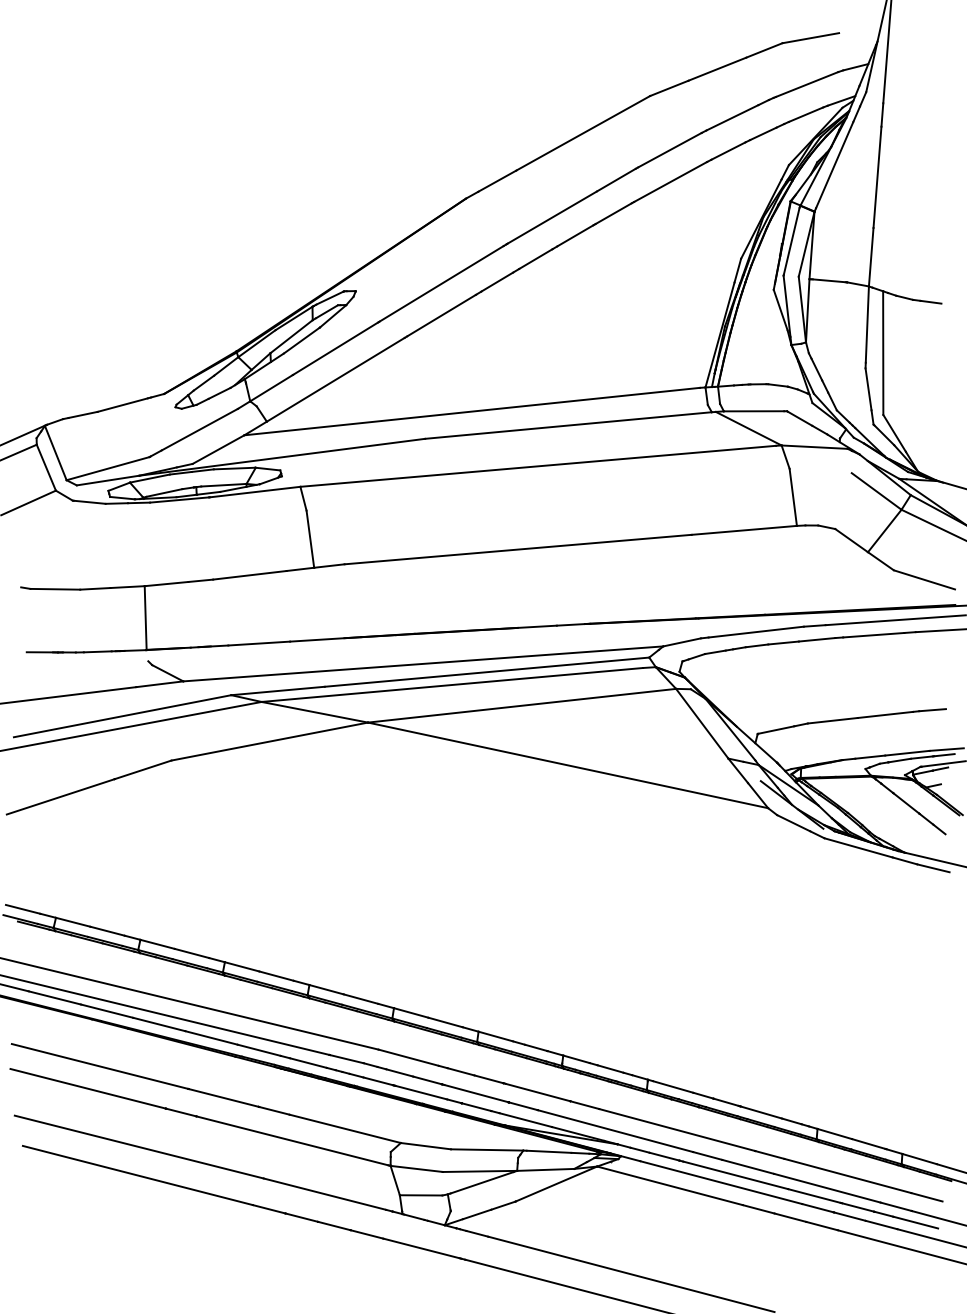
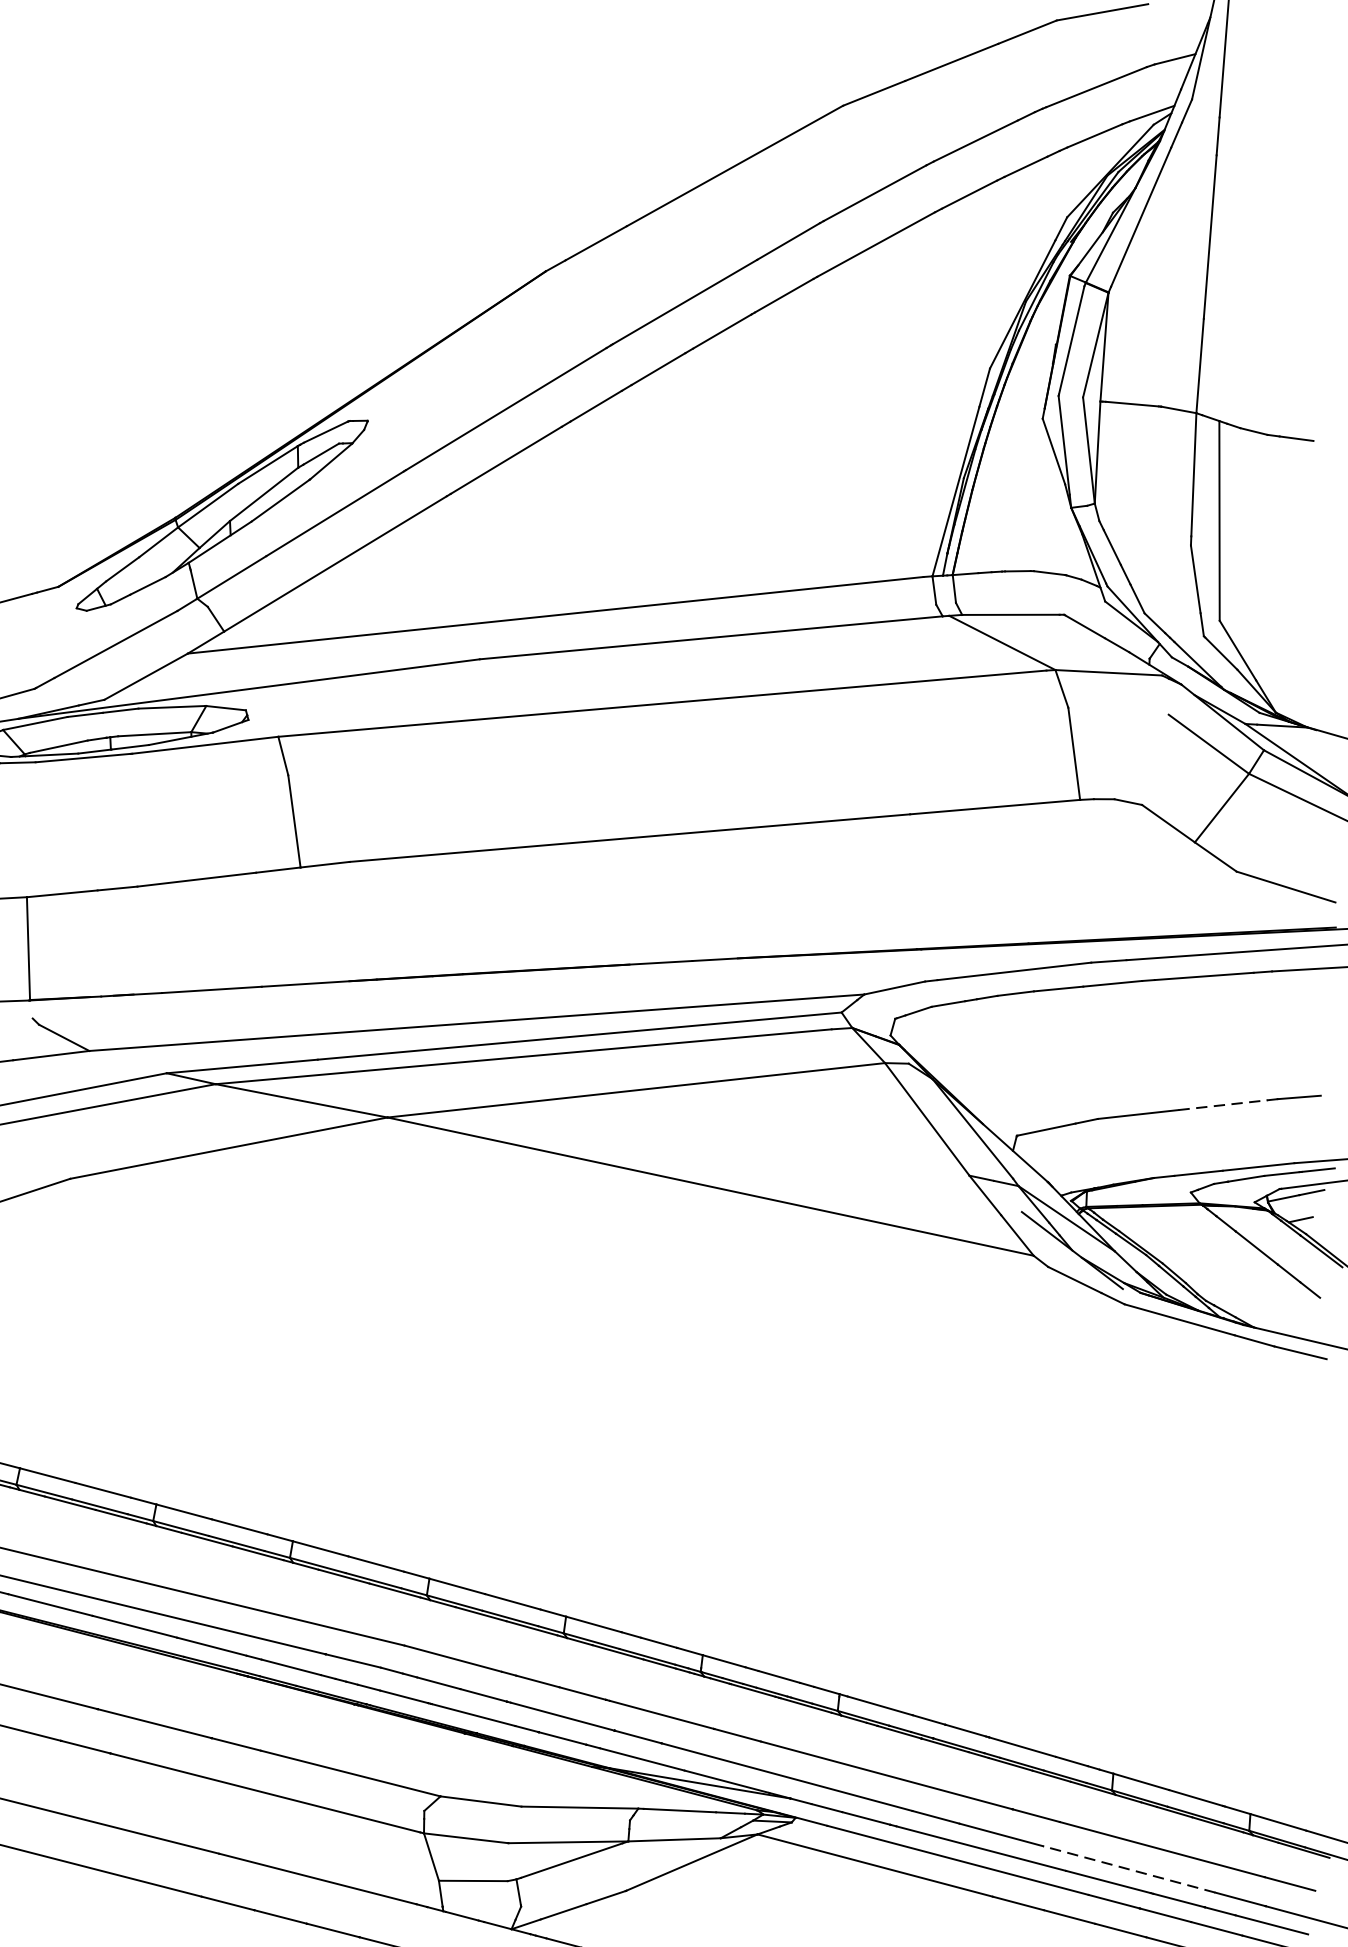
line: (885, 714) -> (1223, 1104), solid -> dashed
line: (826, 1188) -> (1127, 1869), solid -> dashed

